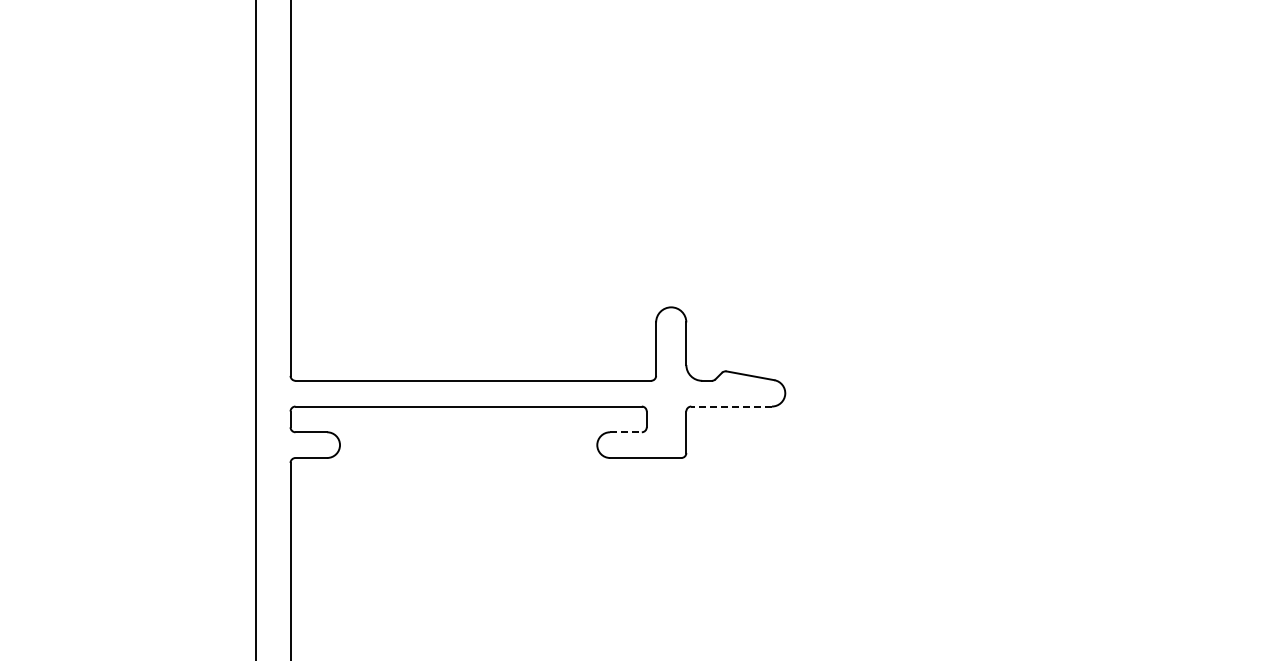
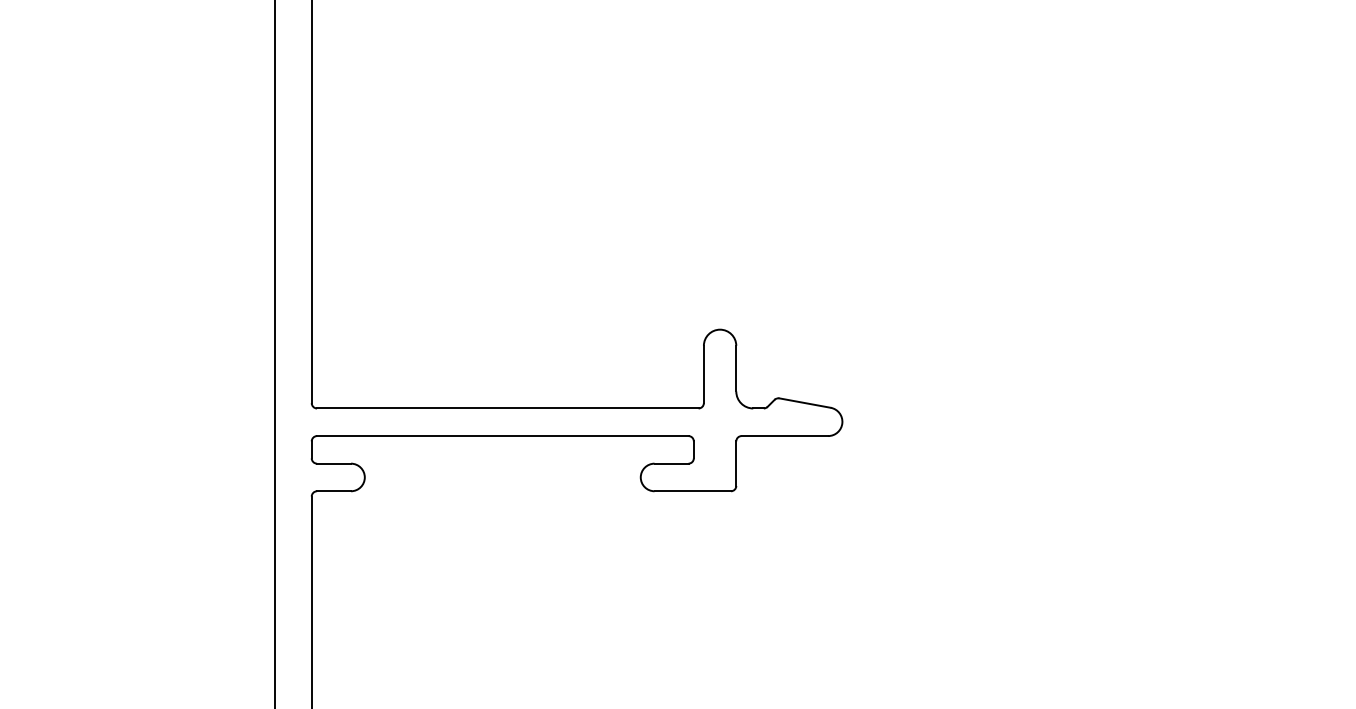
line: (731, 406) -> (784, 436), dashed -> solid
line: (625, 432) -> (671, 463), dashed -> solid

